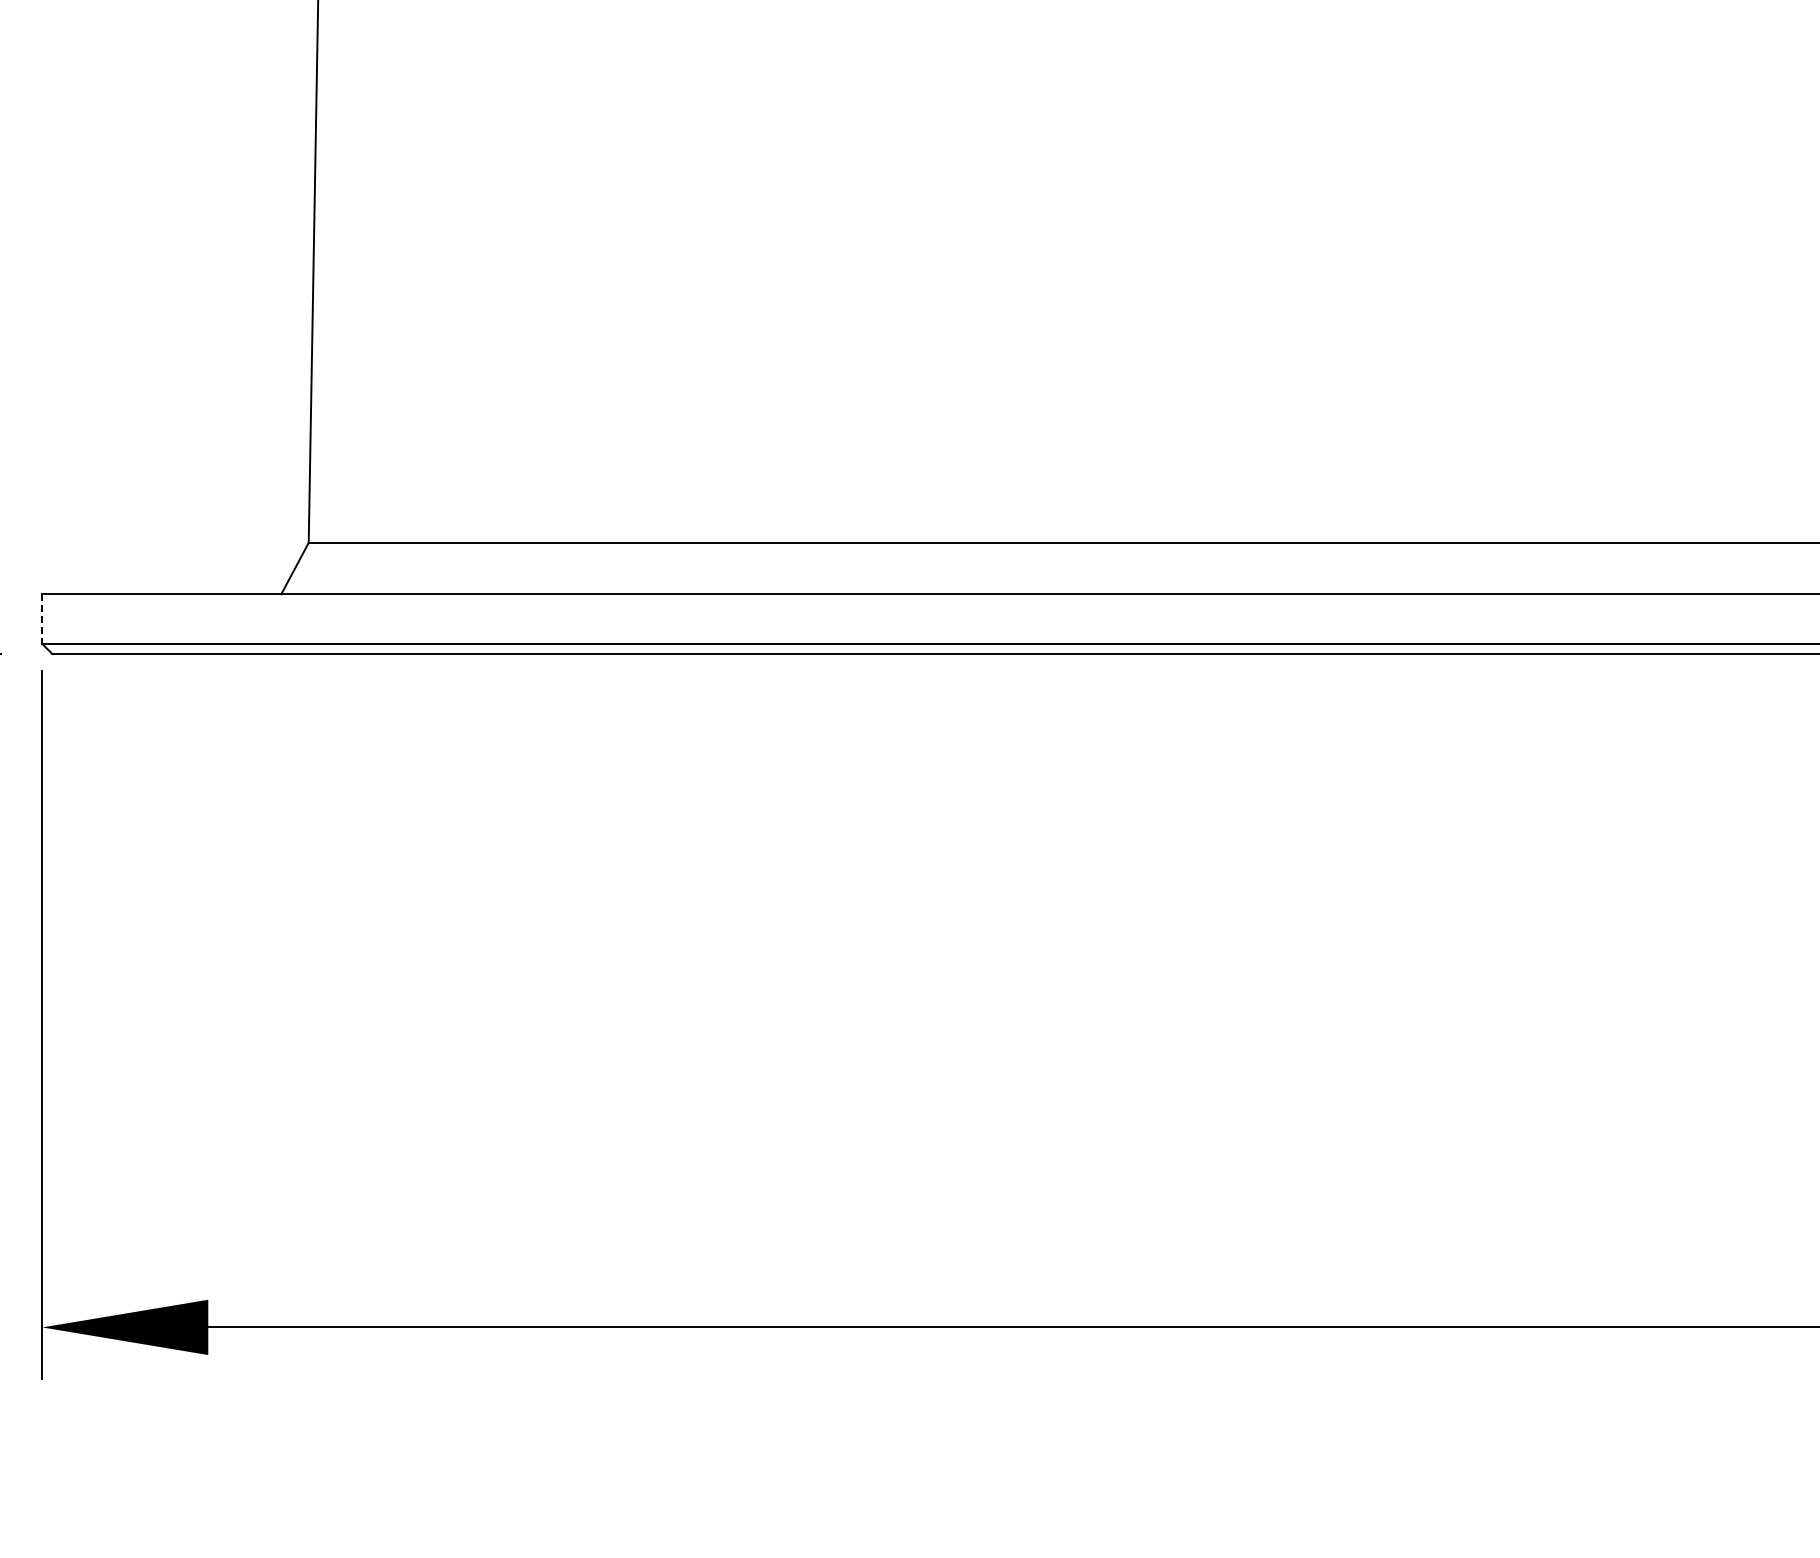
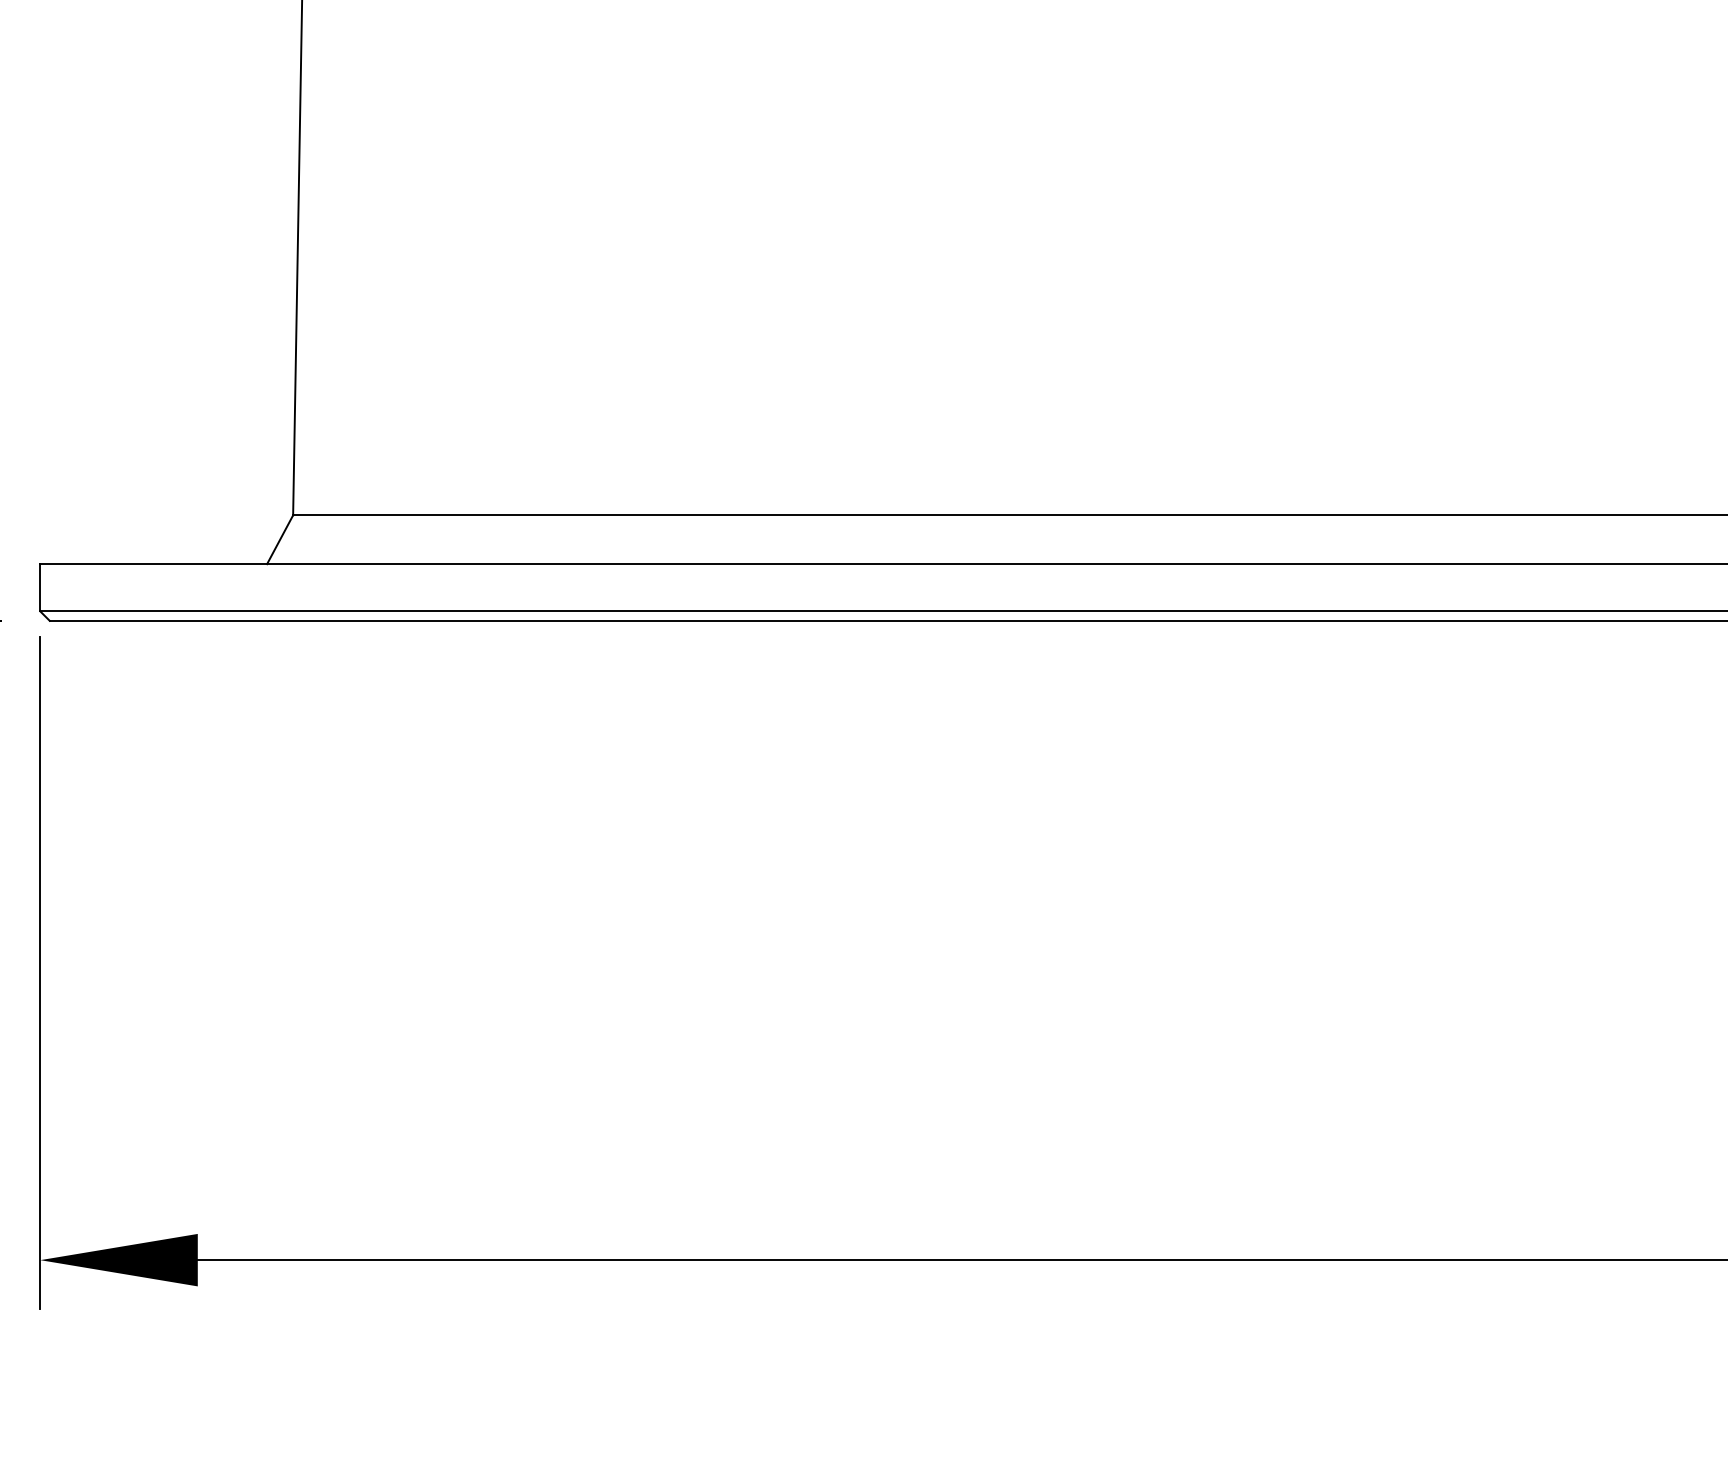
line: (42, 619) -> (40, 588), dashed -> solid

